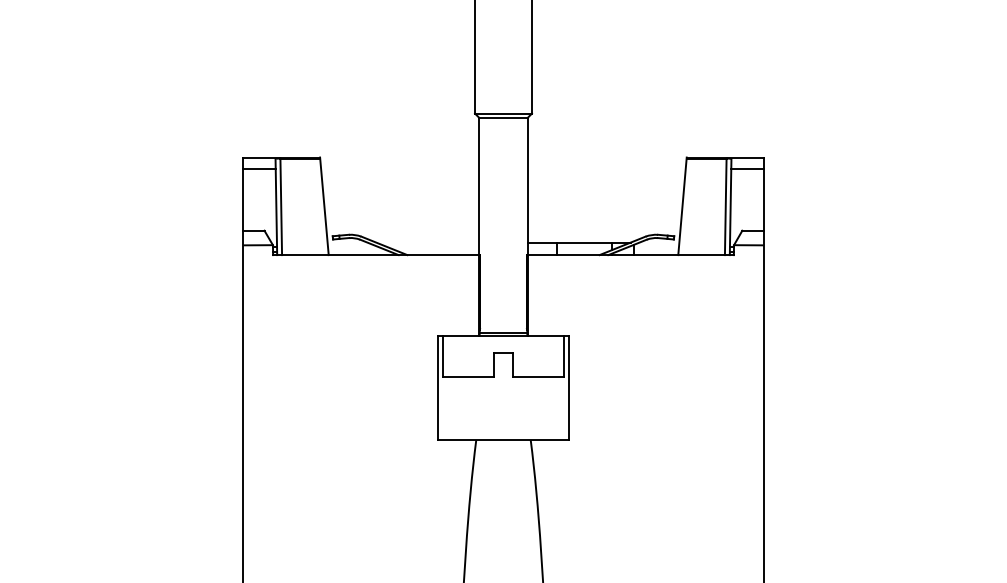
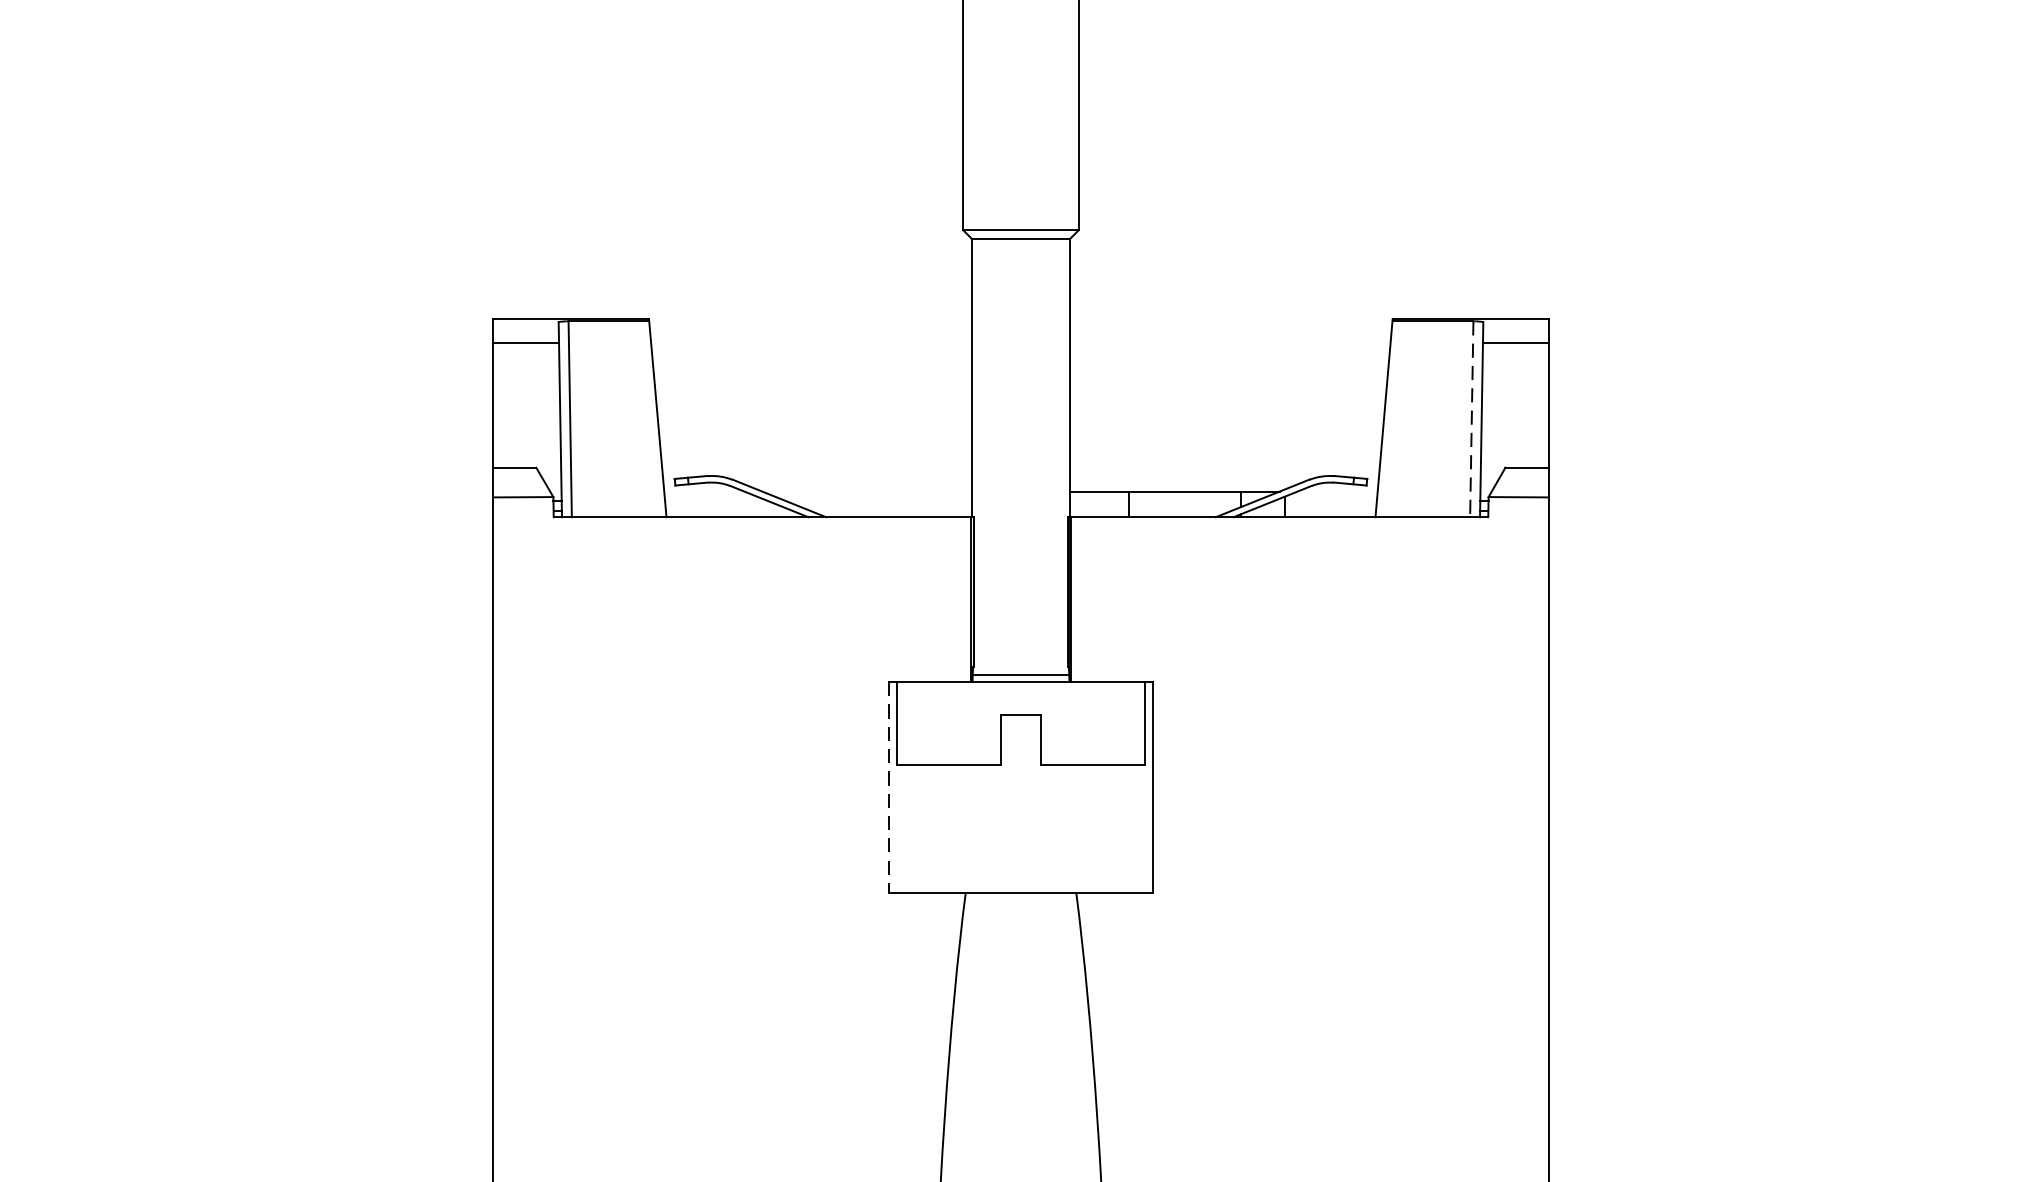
line: (725, 207) -> (1471, 420), solid -> dashed
line: (438, 388) -> (889, 787), solid -> dashed

